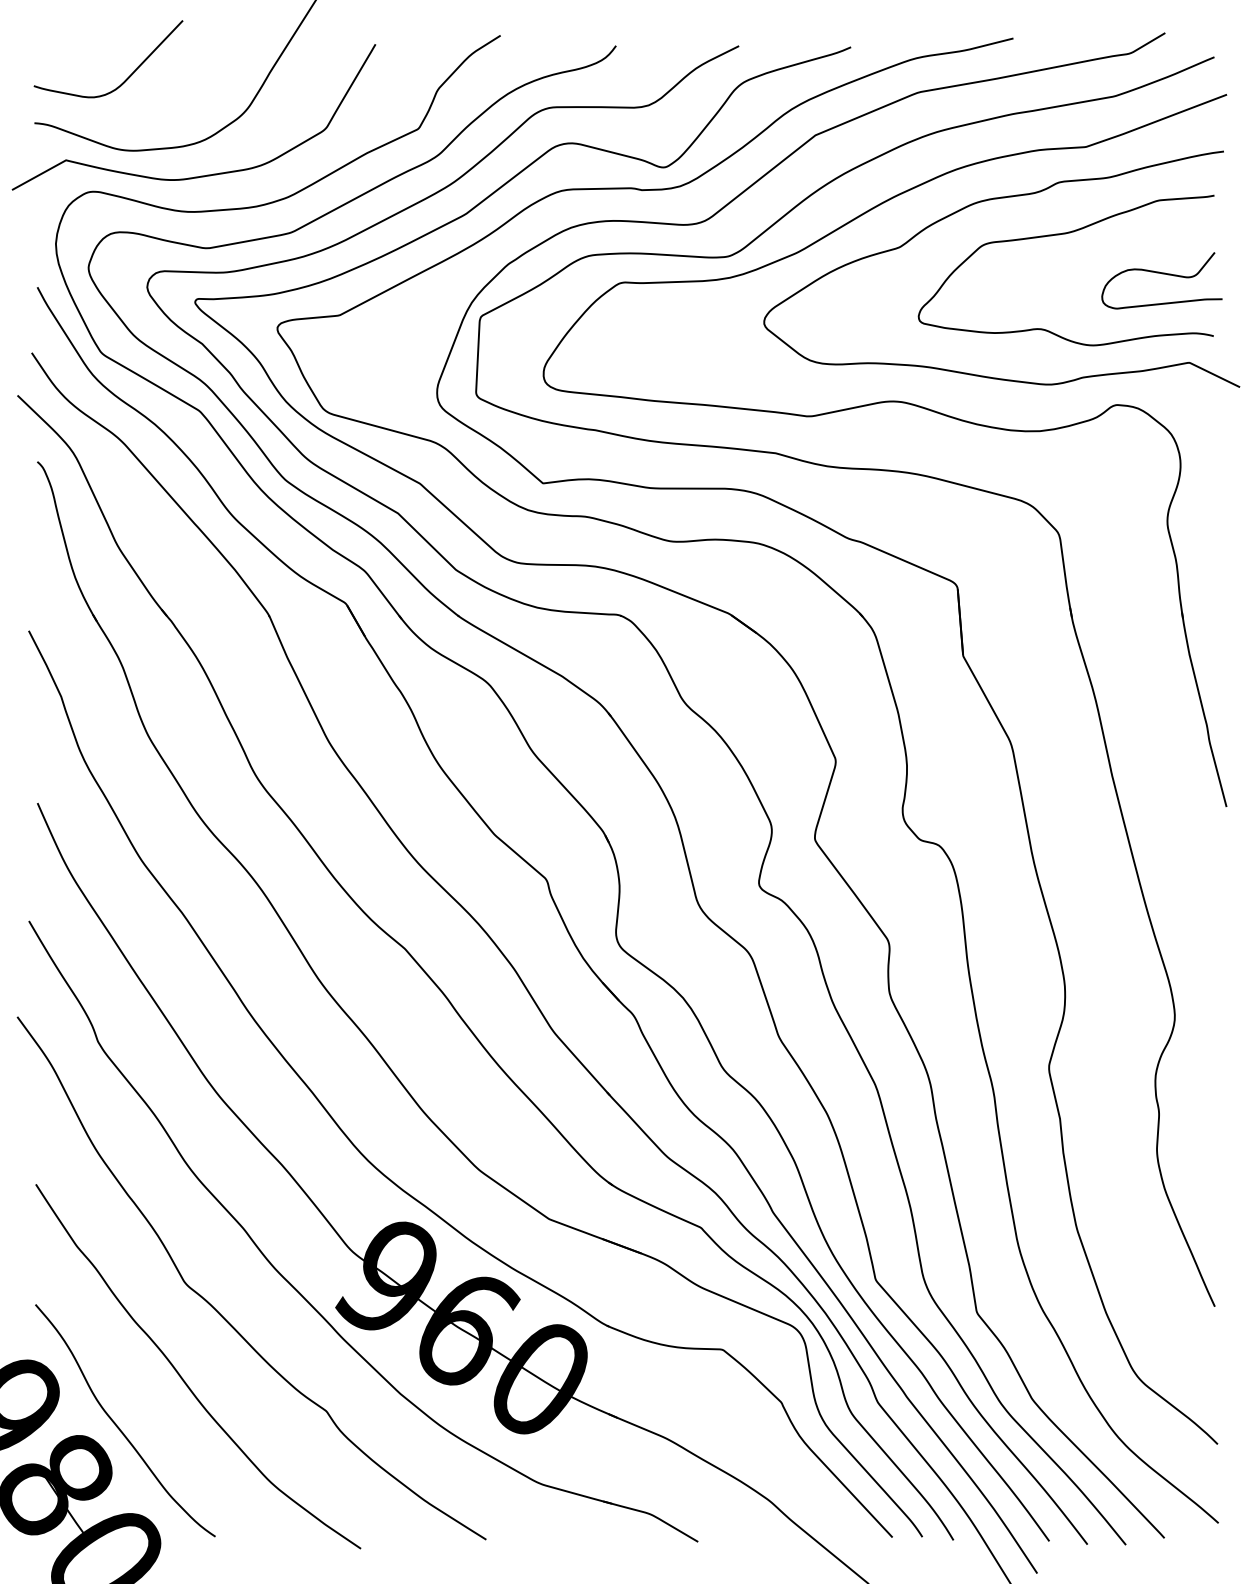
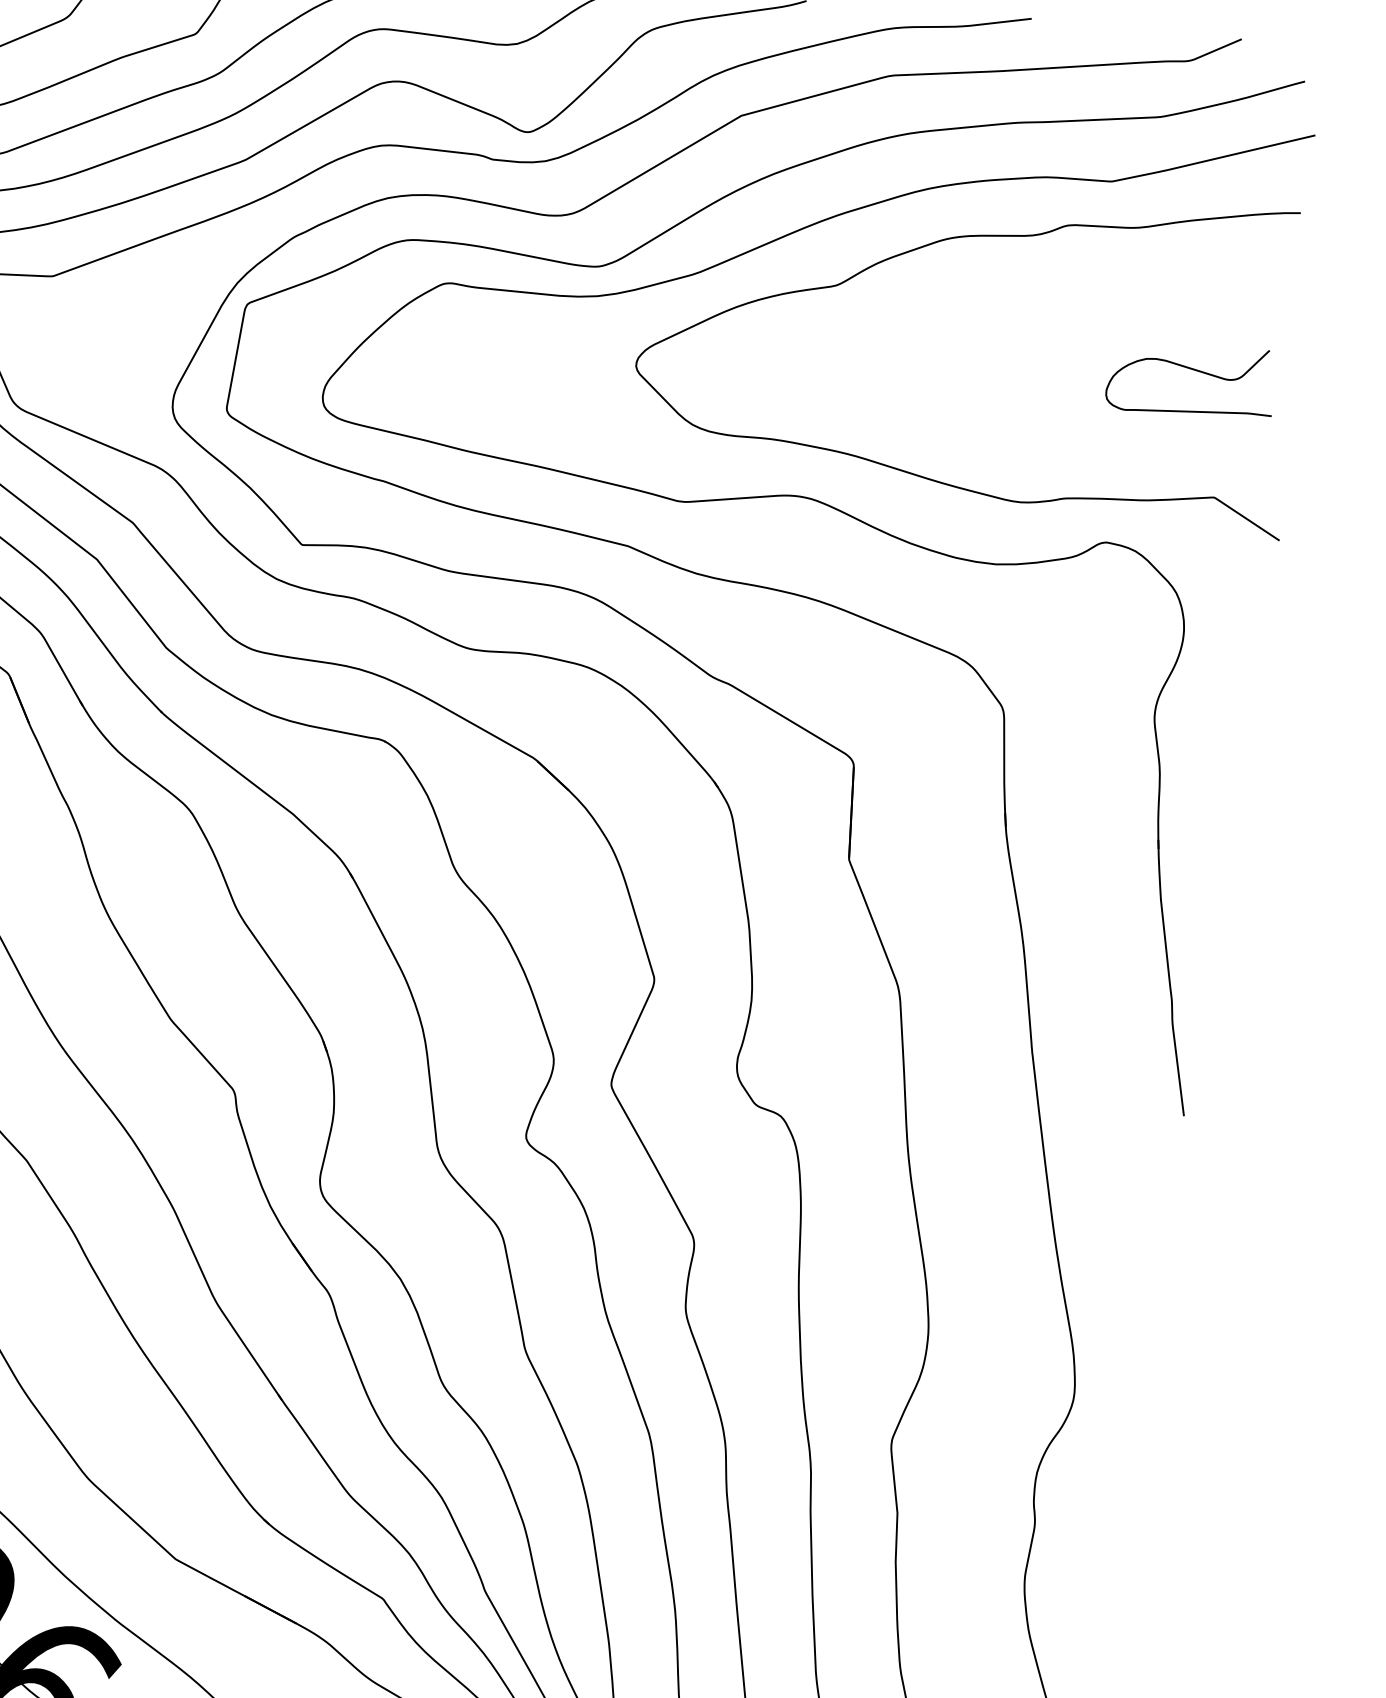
curve: (1059, 235) -> (1058, 298), removed

